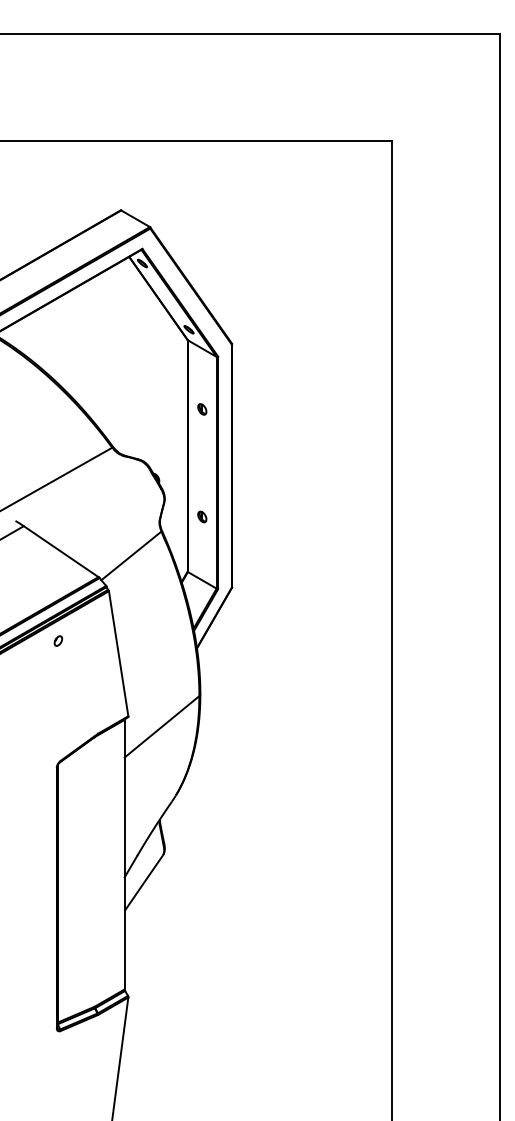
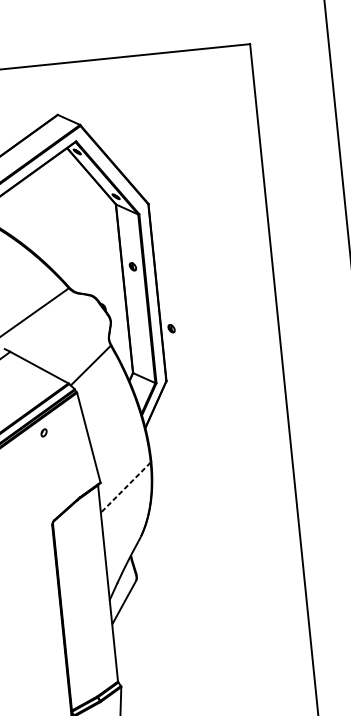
part: (202, 409) -> (133, 266), moved
part: (202, 516) -> (171, 328), moved
line: (161, 727) -> (125, 488), solid -> dashed

